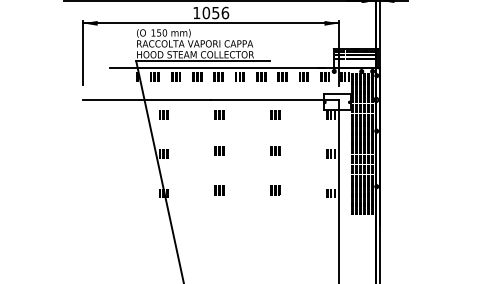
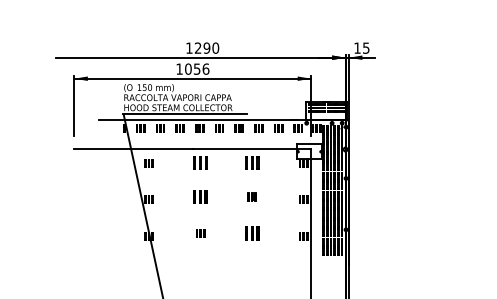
part: (219, 114) -> (200, 163), size x1.6
part: (274, 114) -> (251, 163), size x1.6
part: (219, 150) -> (200, 196), size x1.6
part: (274, 190) -> (251, 233), size x1.6

